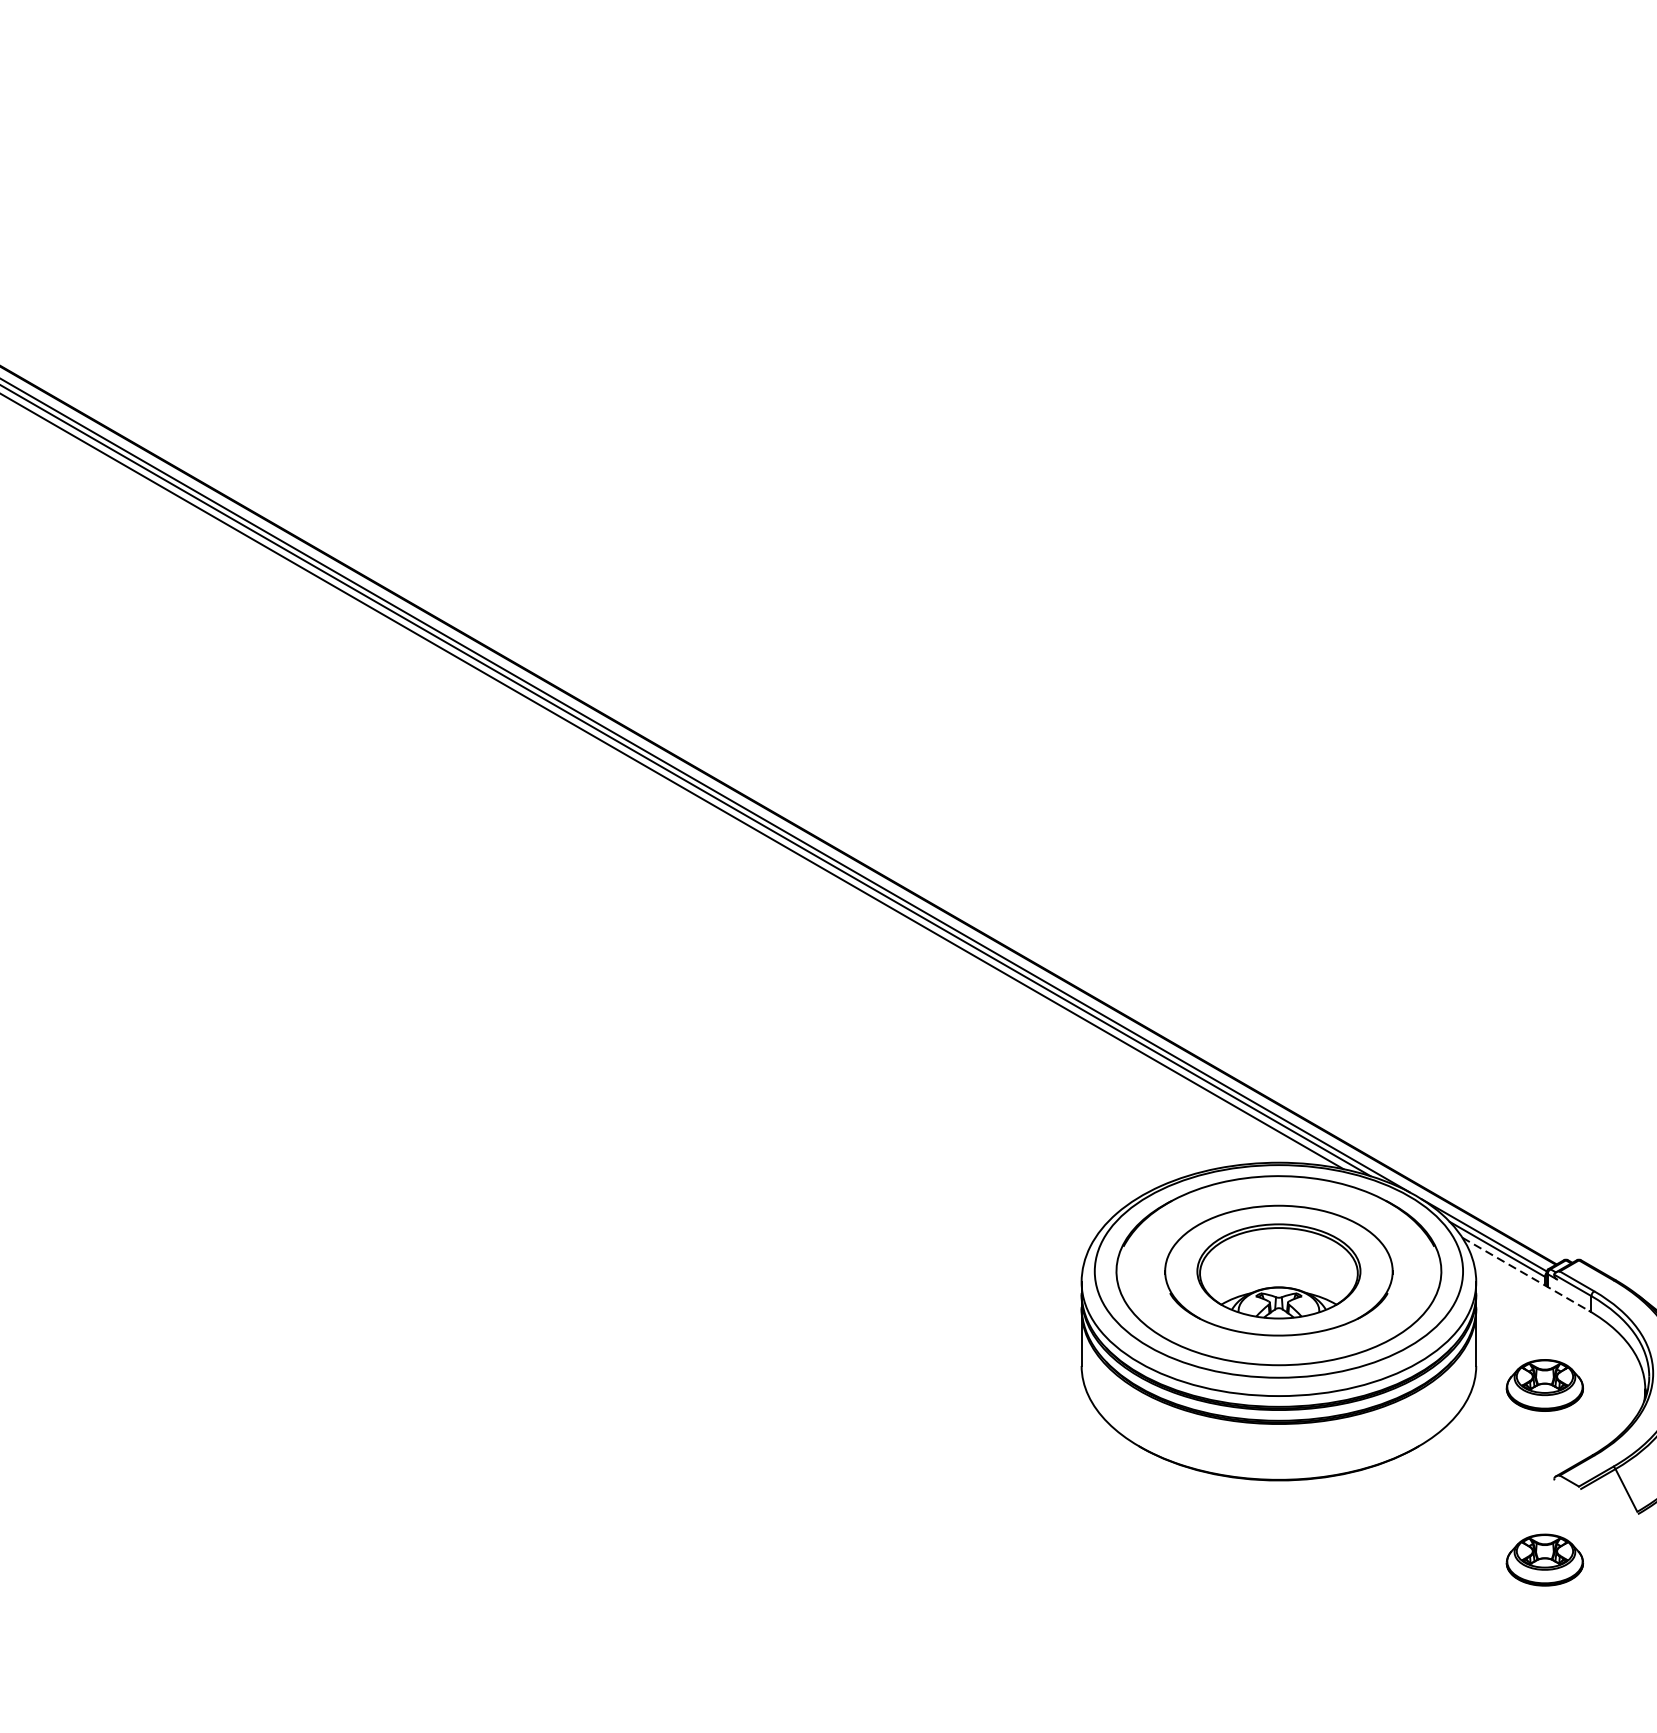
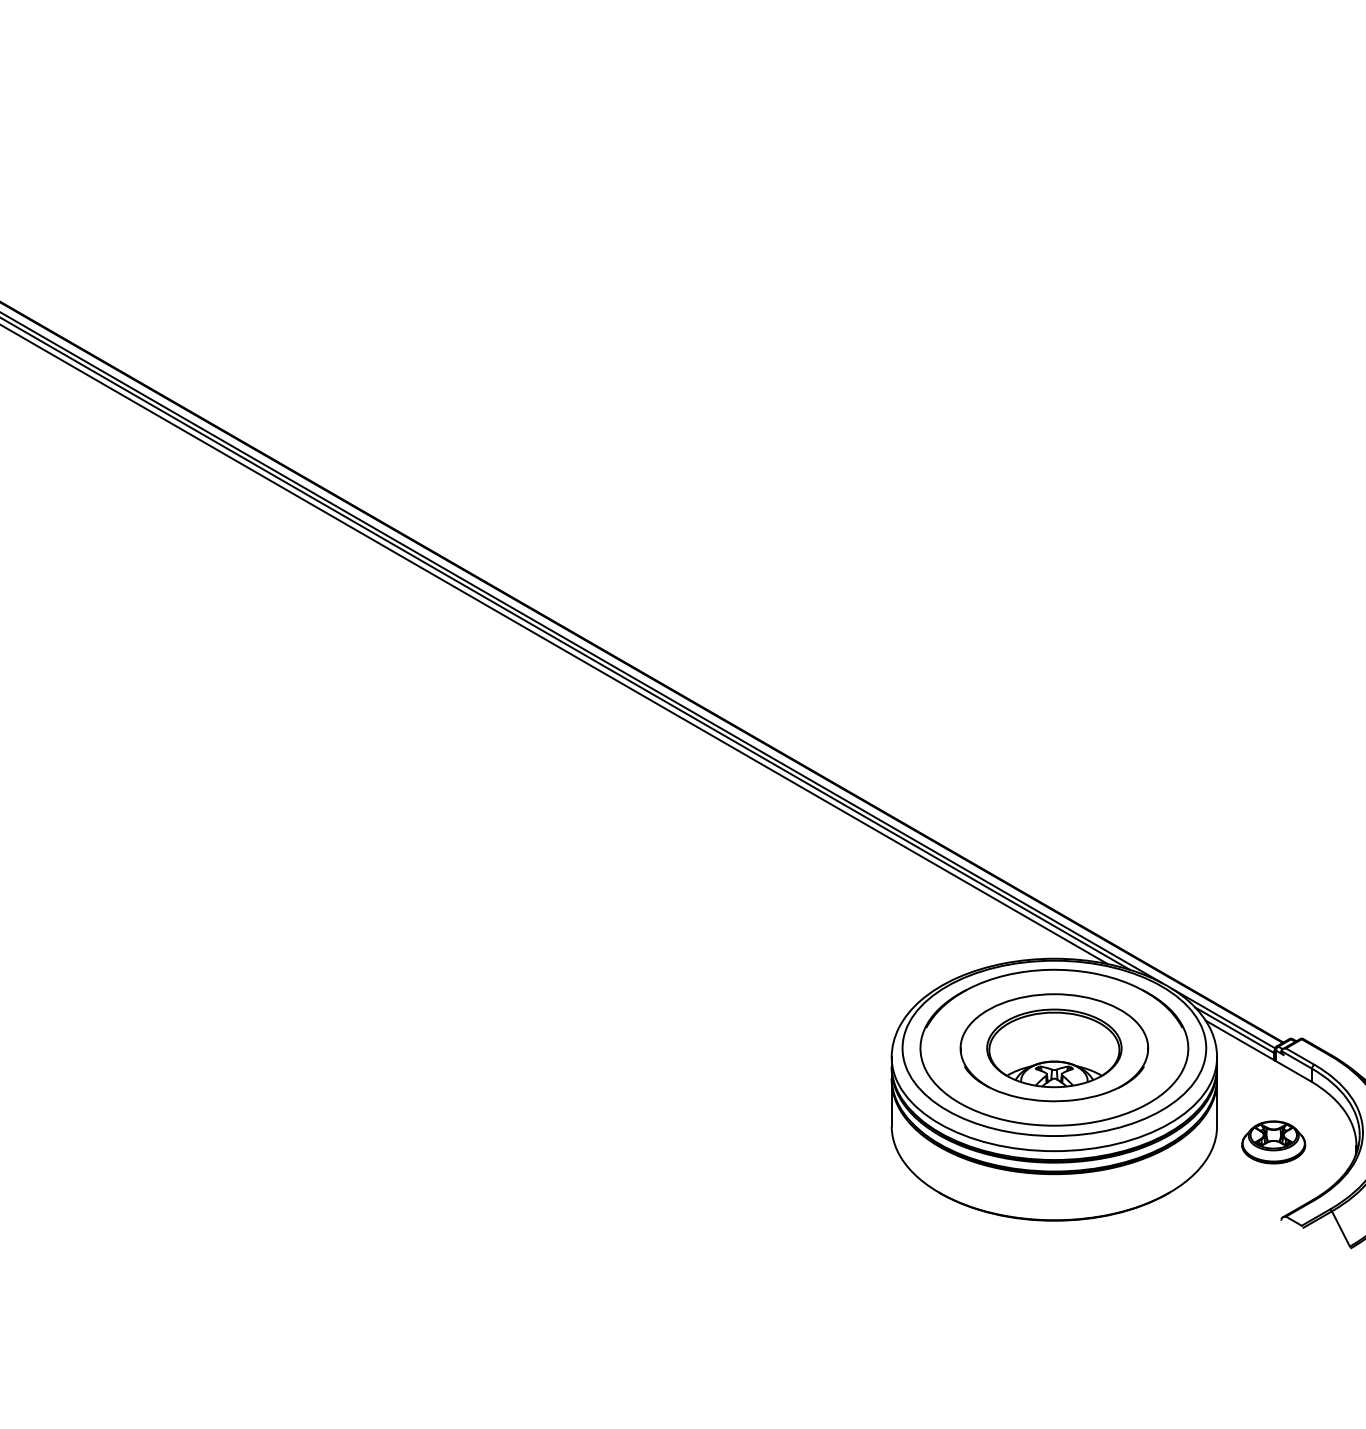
line: (1526, 1274) -> (1258, 1050), dashed -> solid
part: (1544, 1560) -> (1273, 1286), removed

